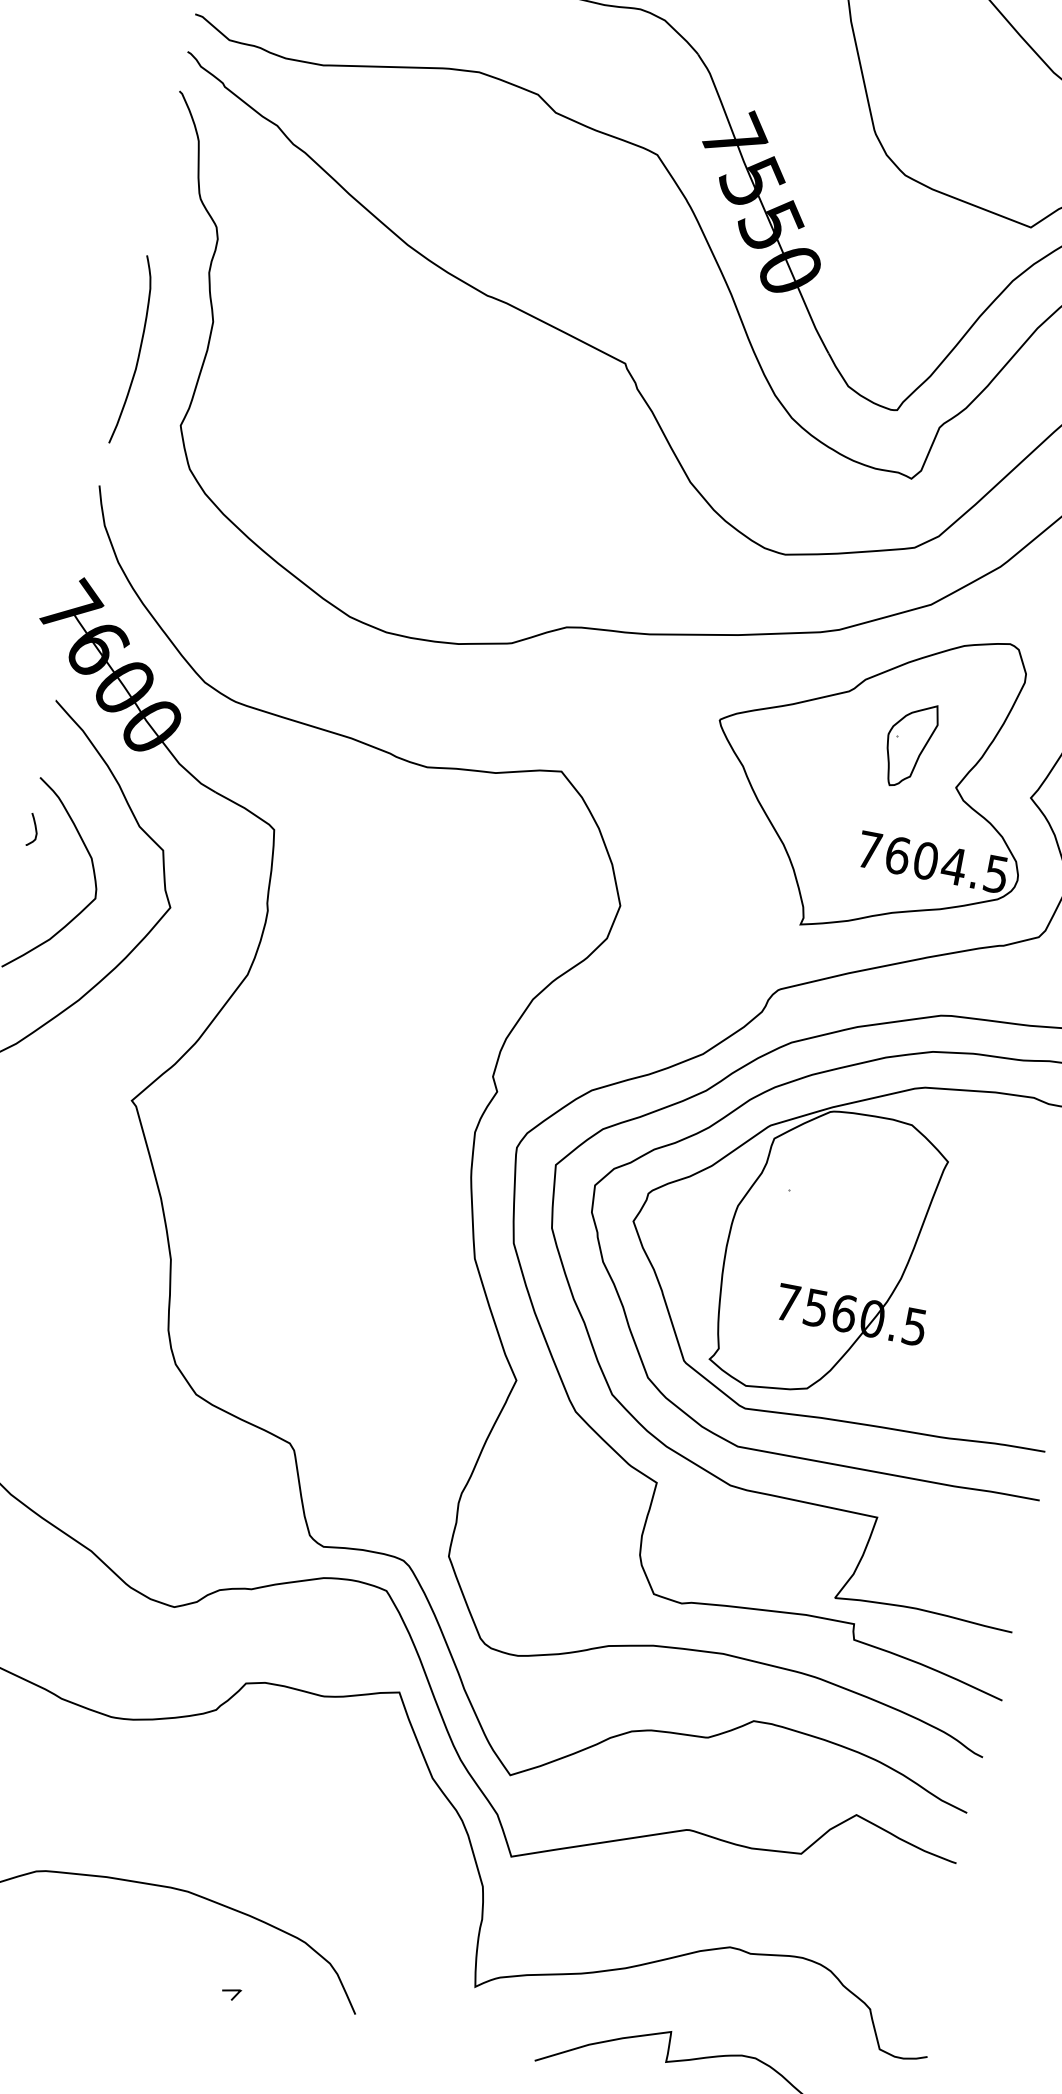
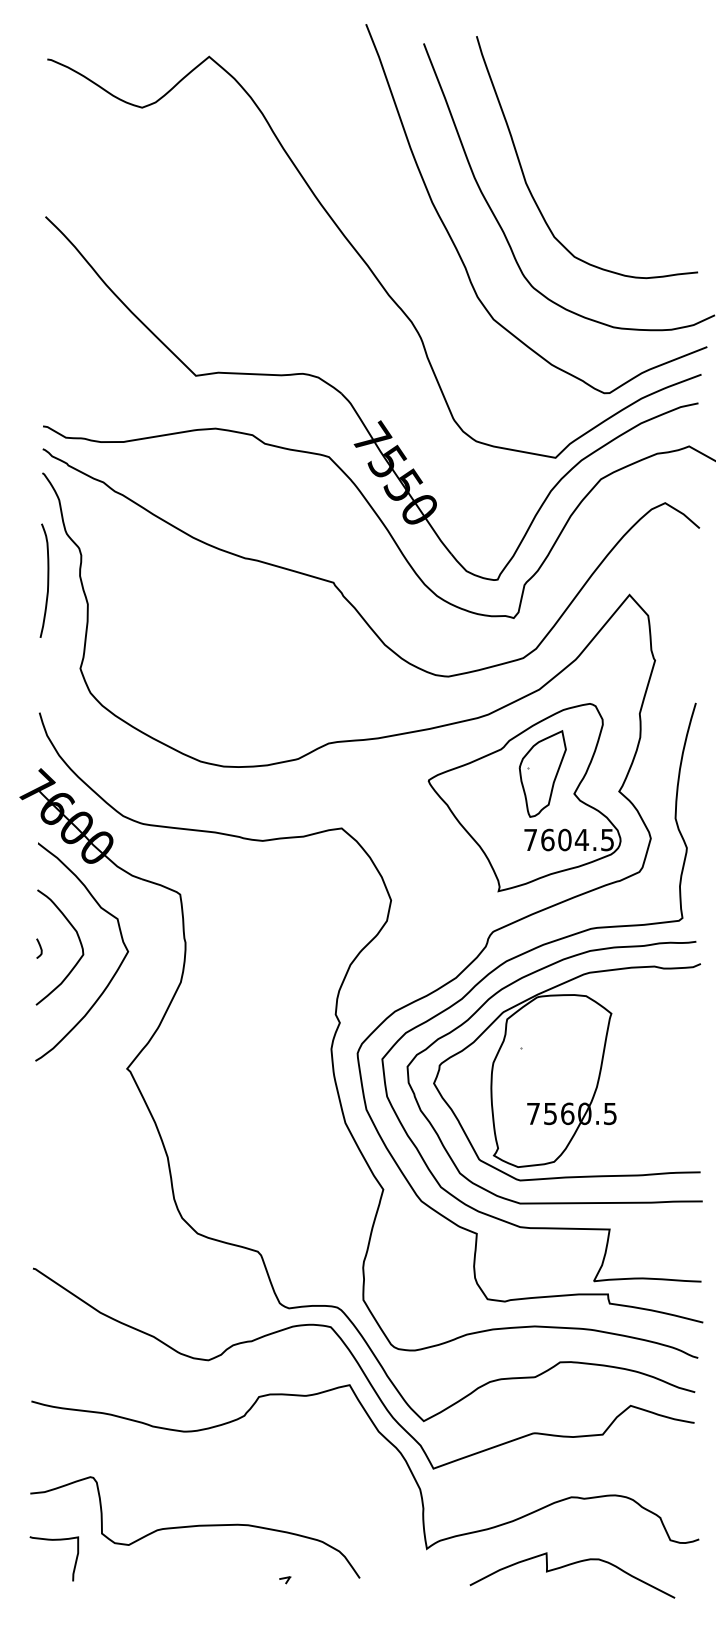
curve: (138, 350) -> (47, 580), moved
part: (909, 744) -> (542, 773), size x1.67
curve: (33, 828) -> (39, 947), moved

